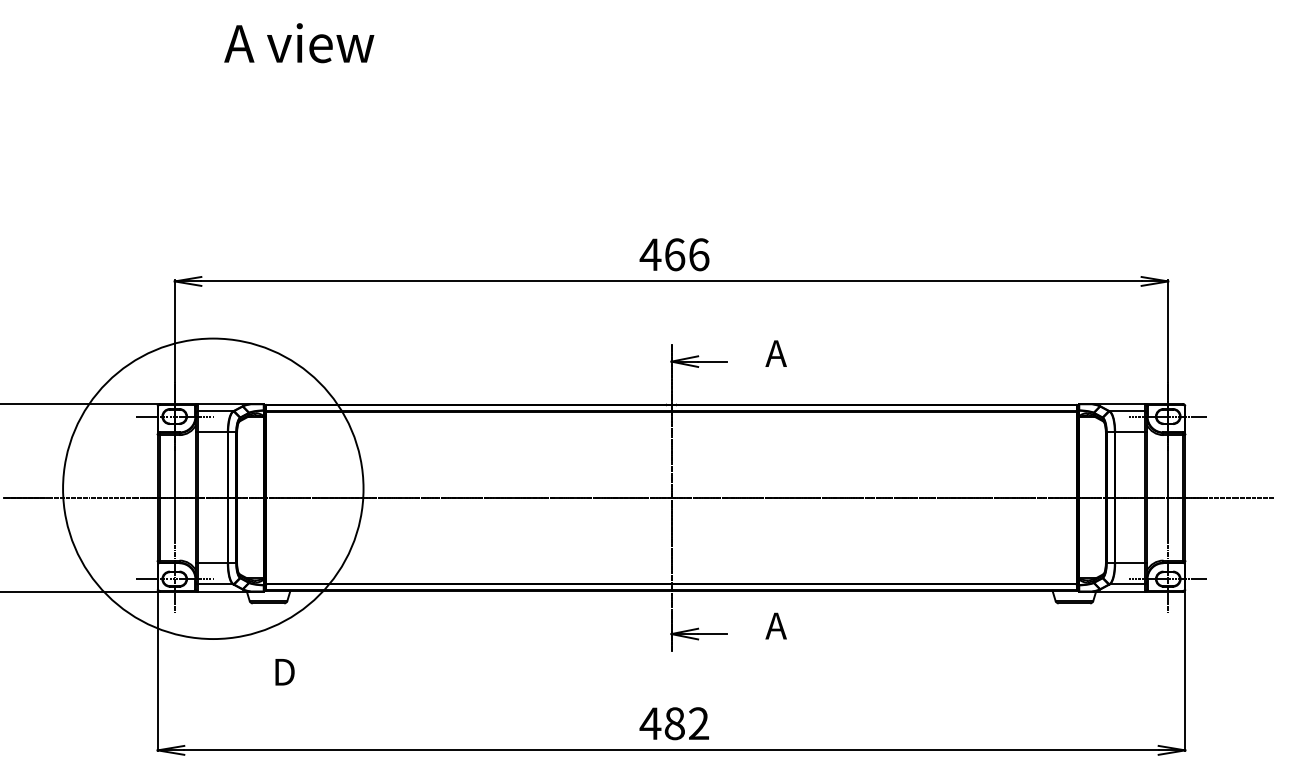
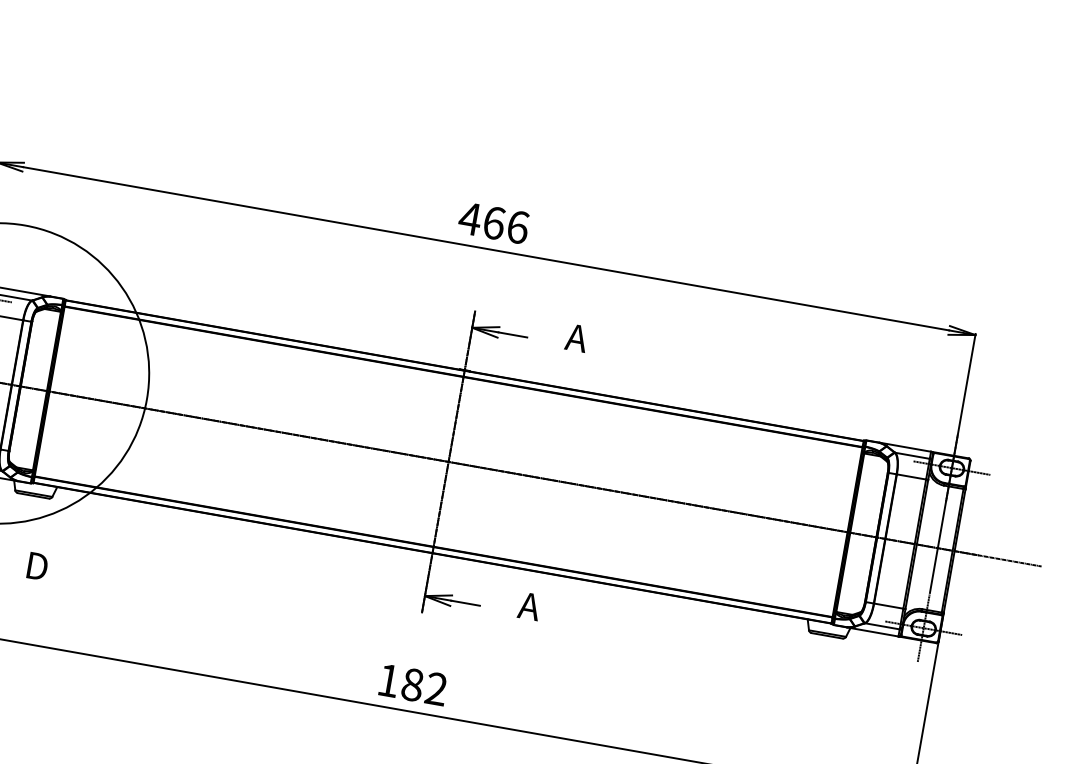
text: (650, 723) -> (388, 680), 482 -> 182

